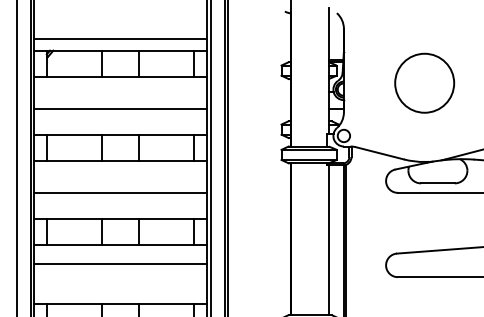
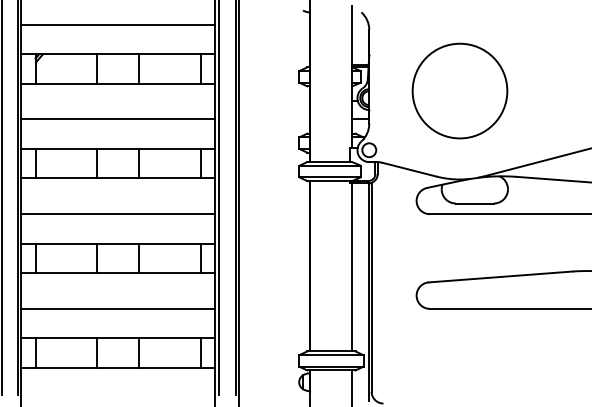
line: (120, 39) -> (118, 24), moved
circle: (424, 82) -> (459, 90), size x1.43
line: (120, 263) -> (118, 308), moved

